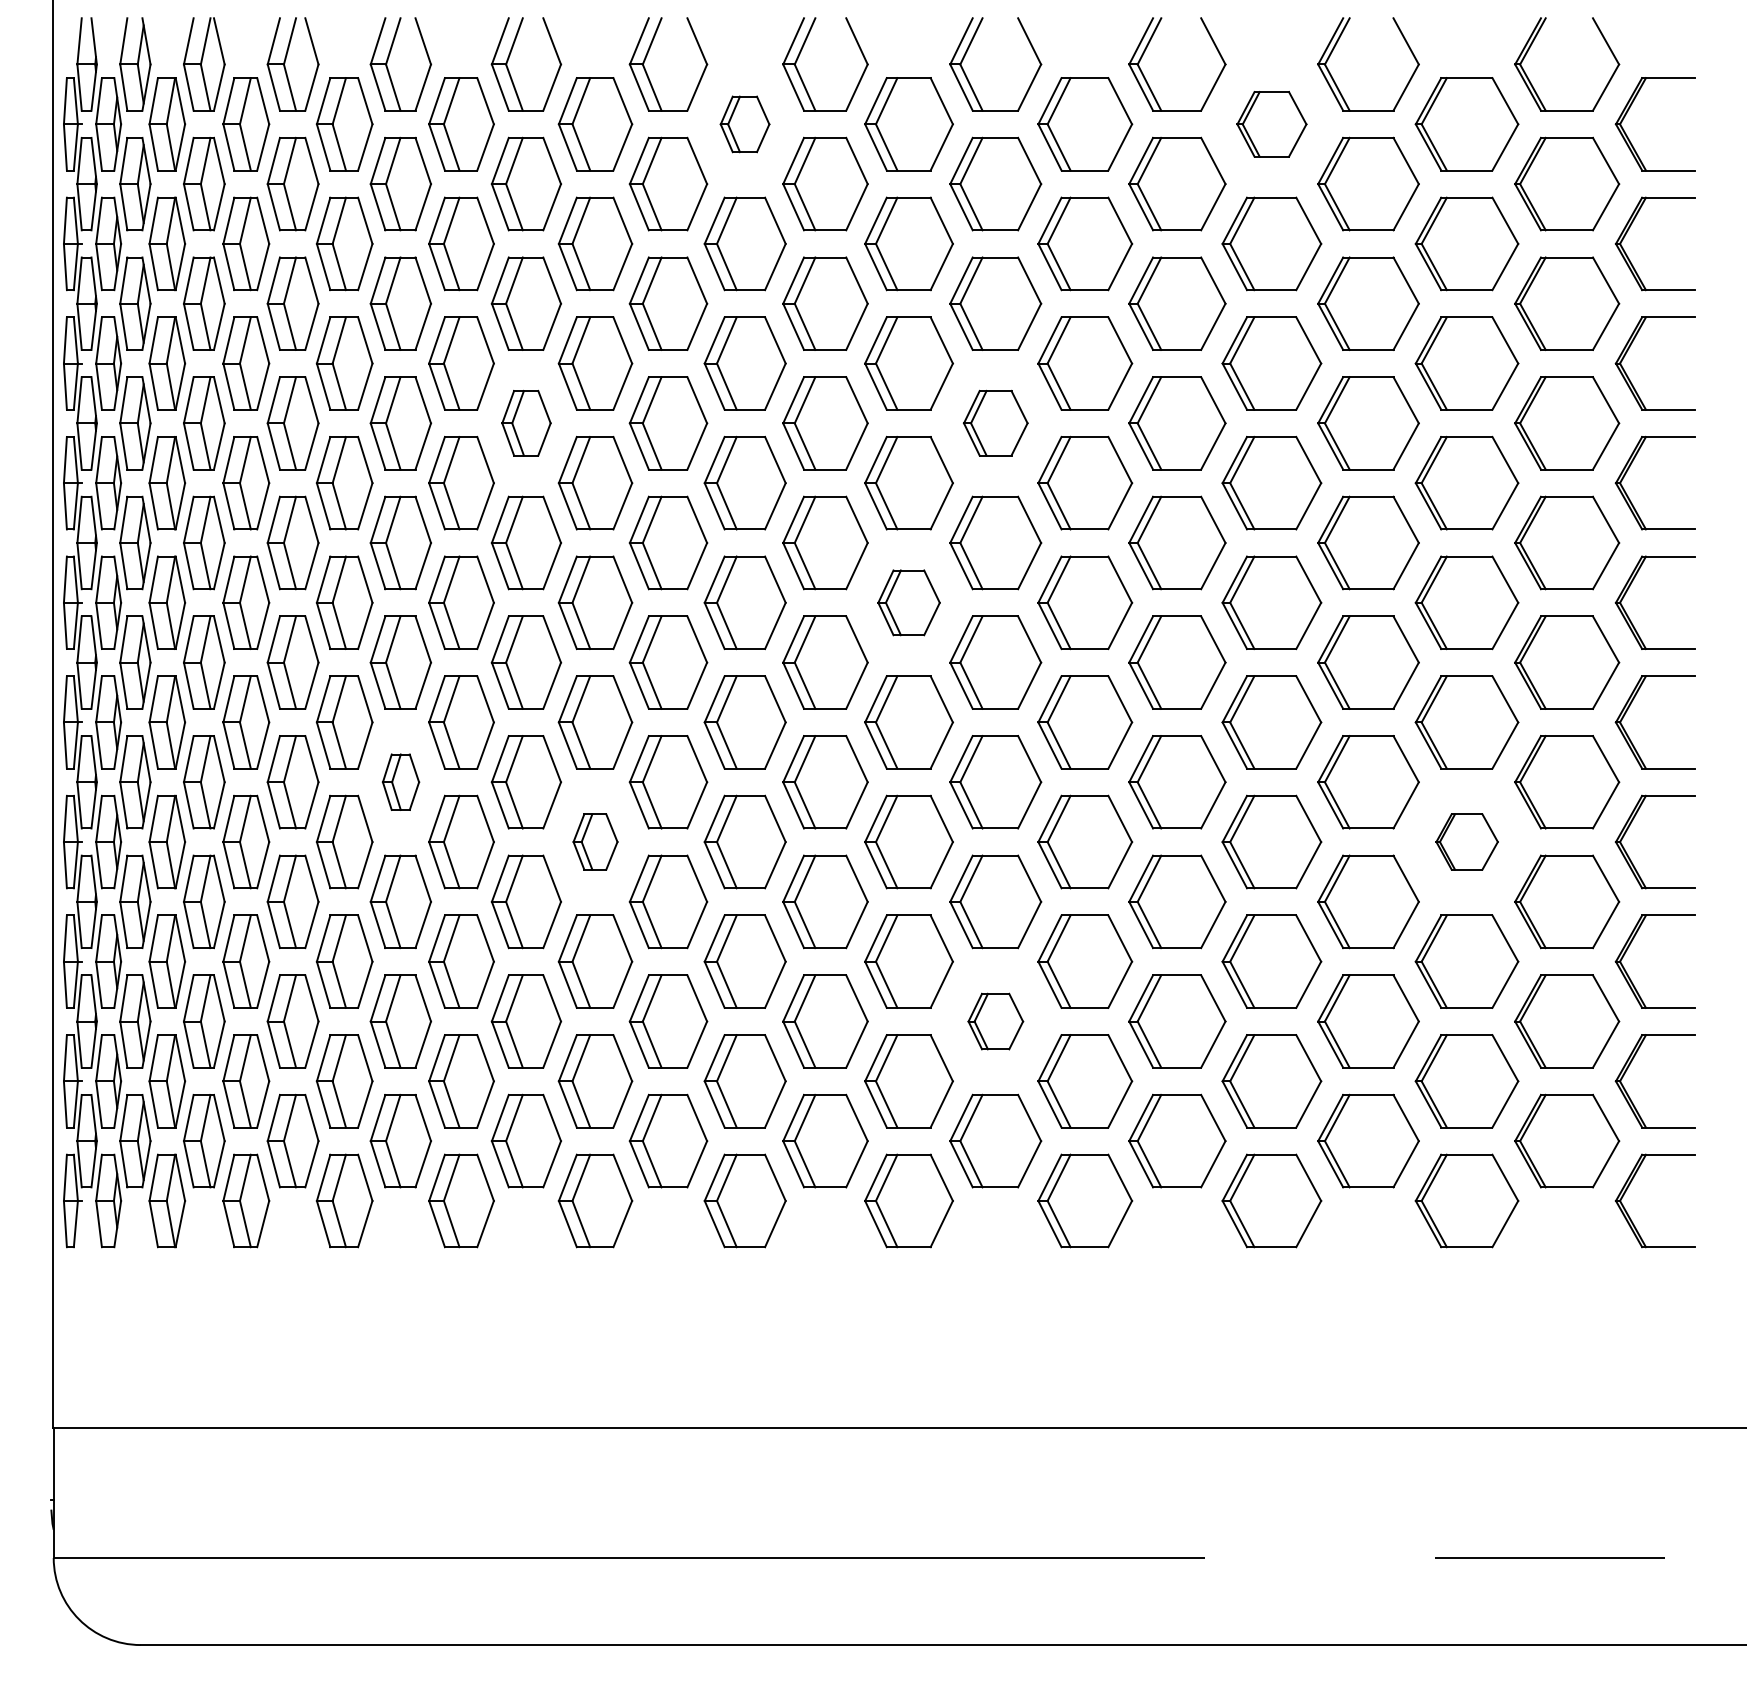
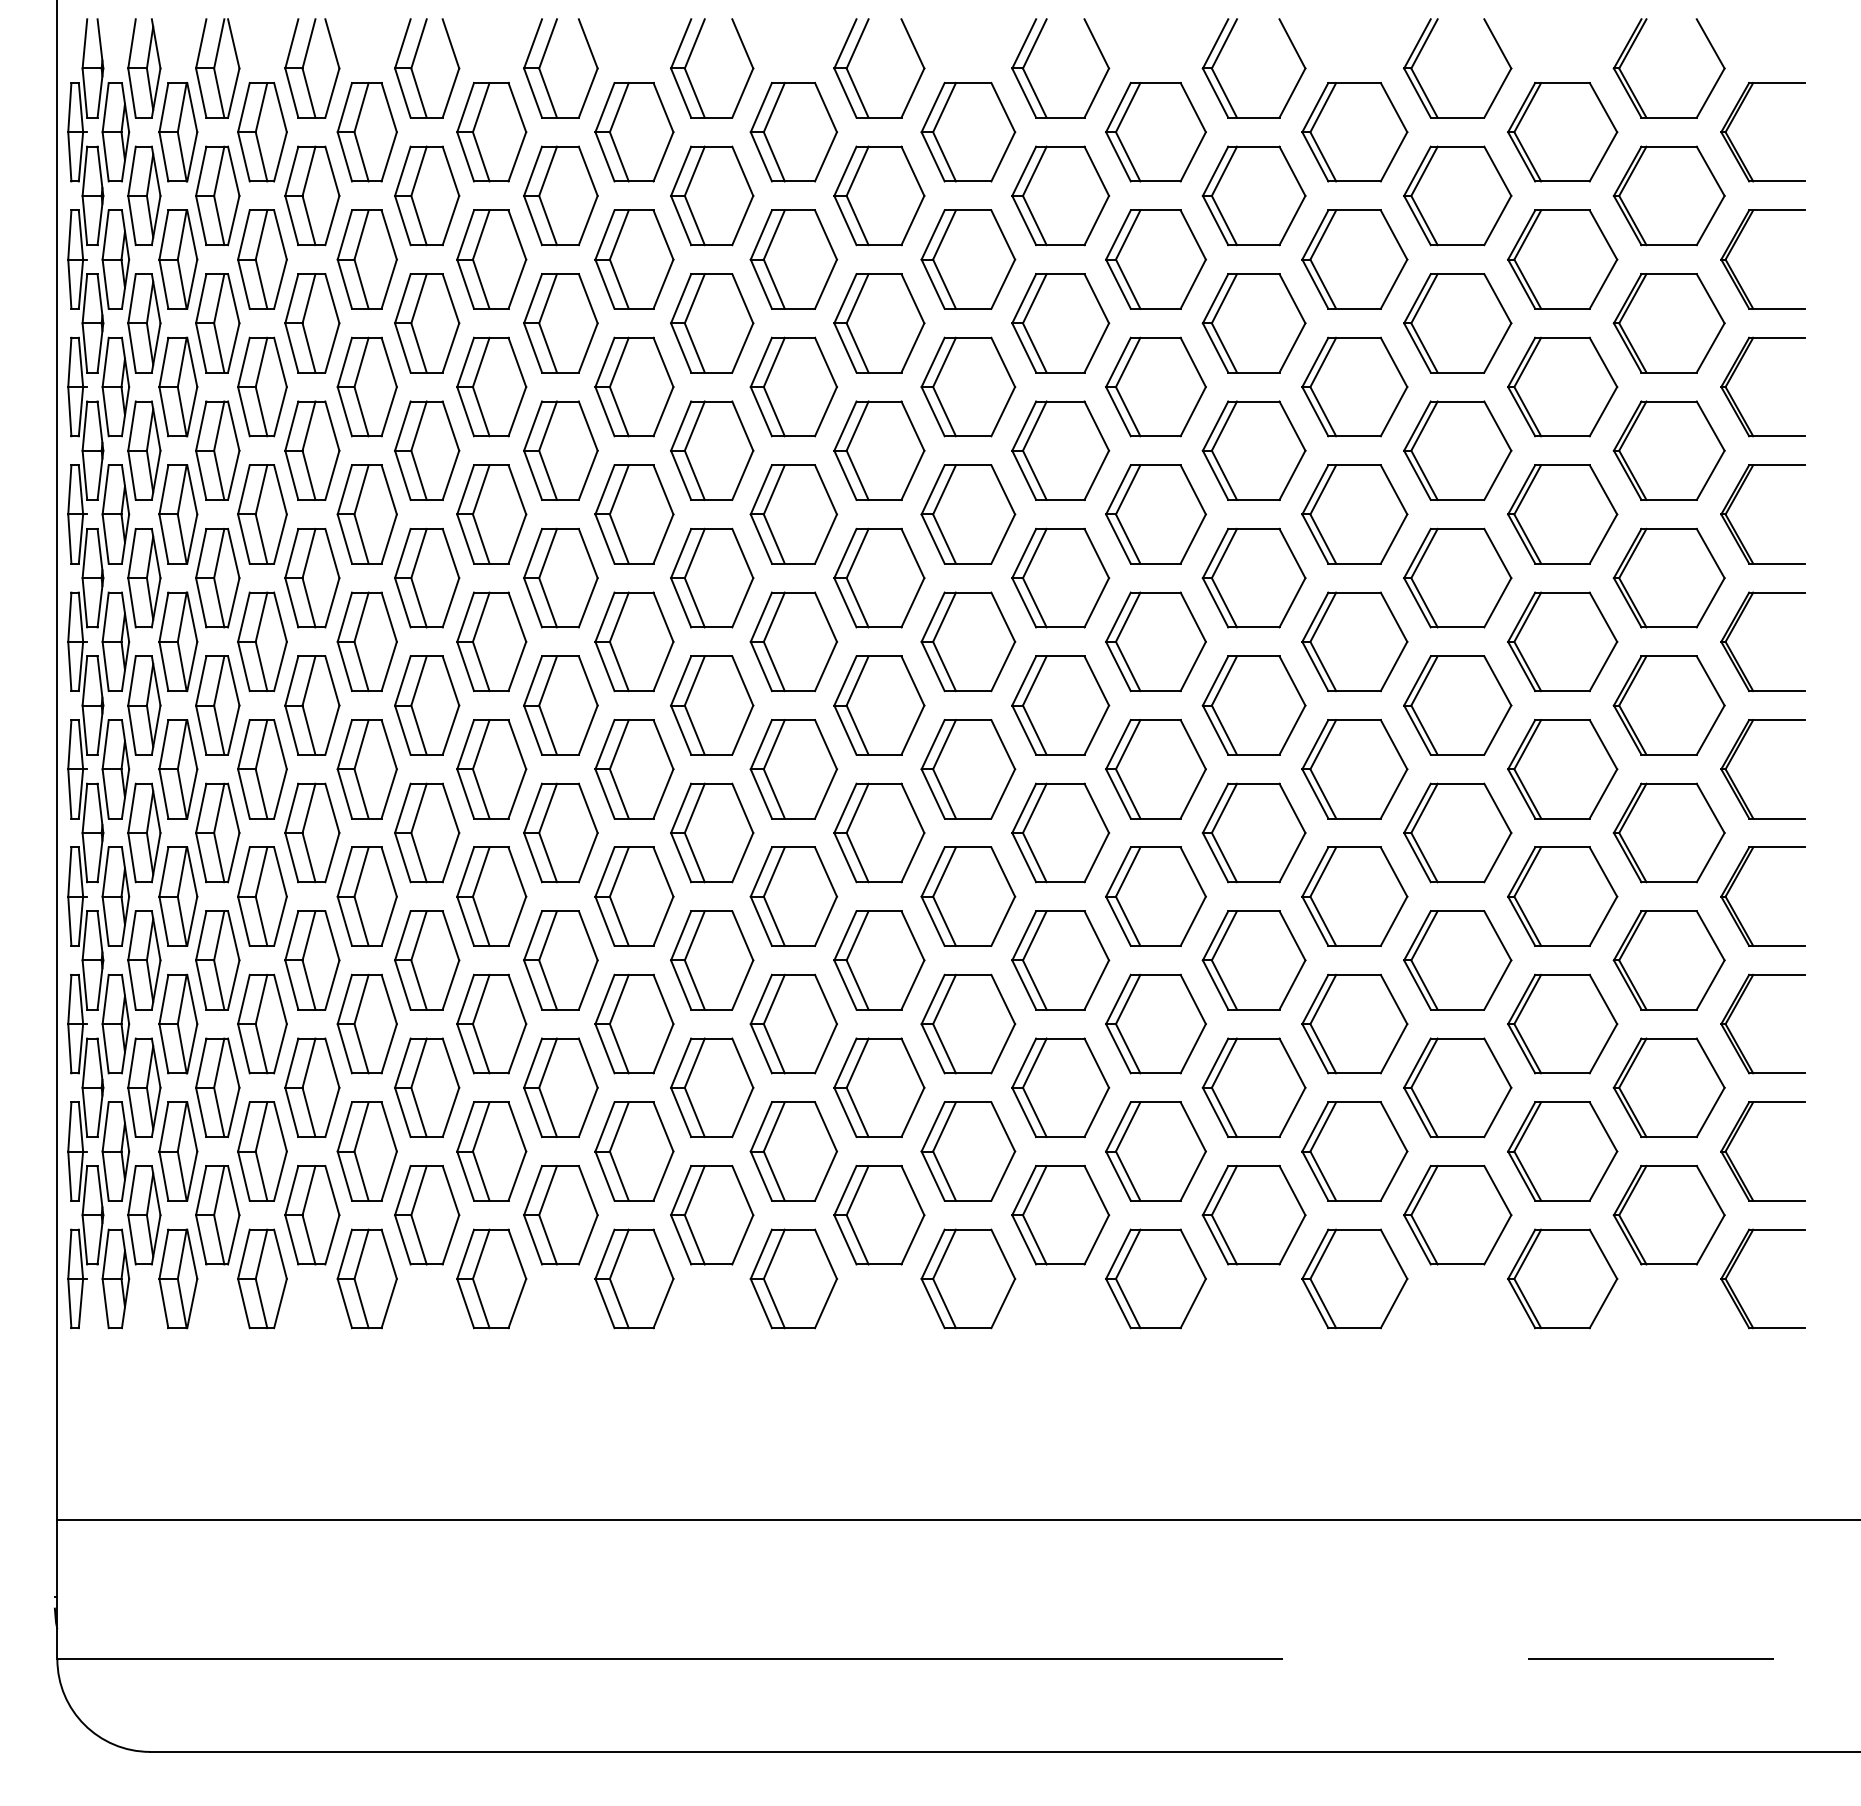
part: (744, 124) -> (793, 132), size x1.67
part: (1271, 124) -> (1354, 132), size x1.43
part: (526, 423) -> (560, 450), size x1.43
part: (995, 423) -> (1060, 450), size x1.43
part: (909, 602) -> (968, 641), size x1.43
part: (401, 781) -> (427, 832), size x1.67
part: (595, 841) -> (634, 896), size x1.67
part: (1466, 841) -> (1562, 896), size x1.67
part: (995, 1021) -> (1060, 1087), size x1.67

